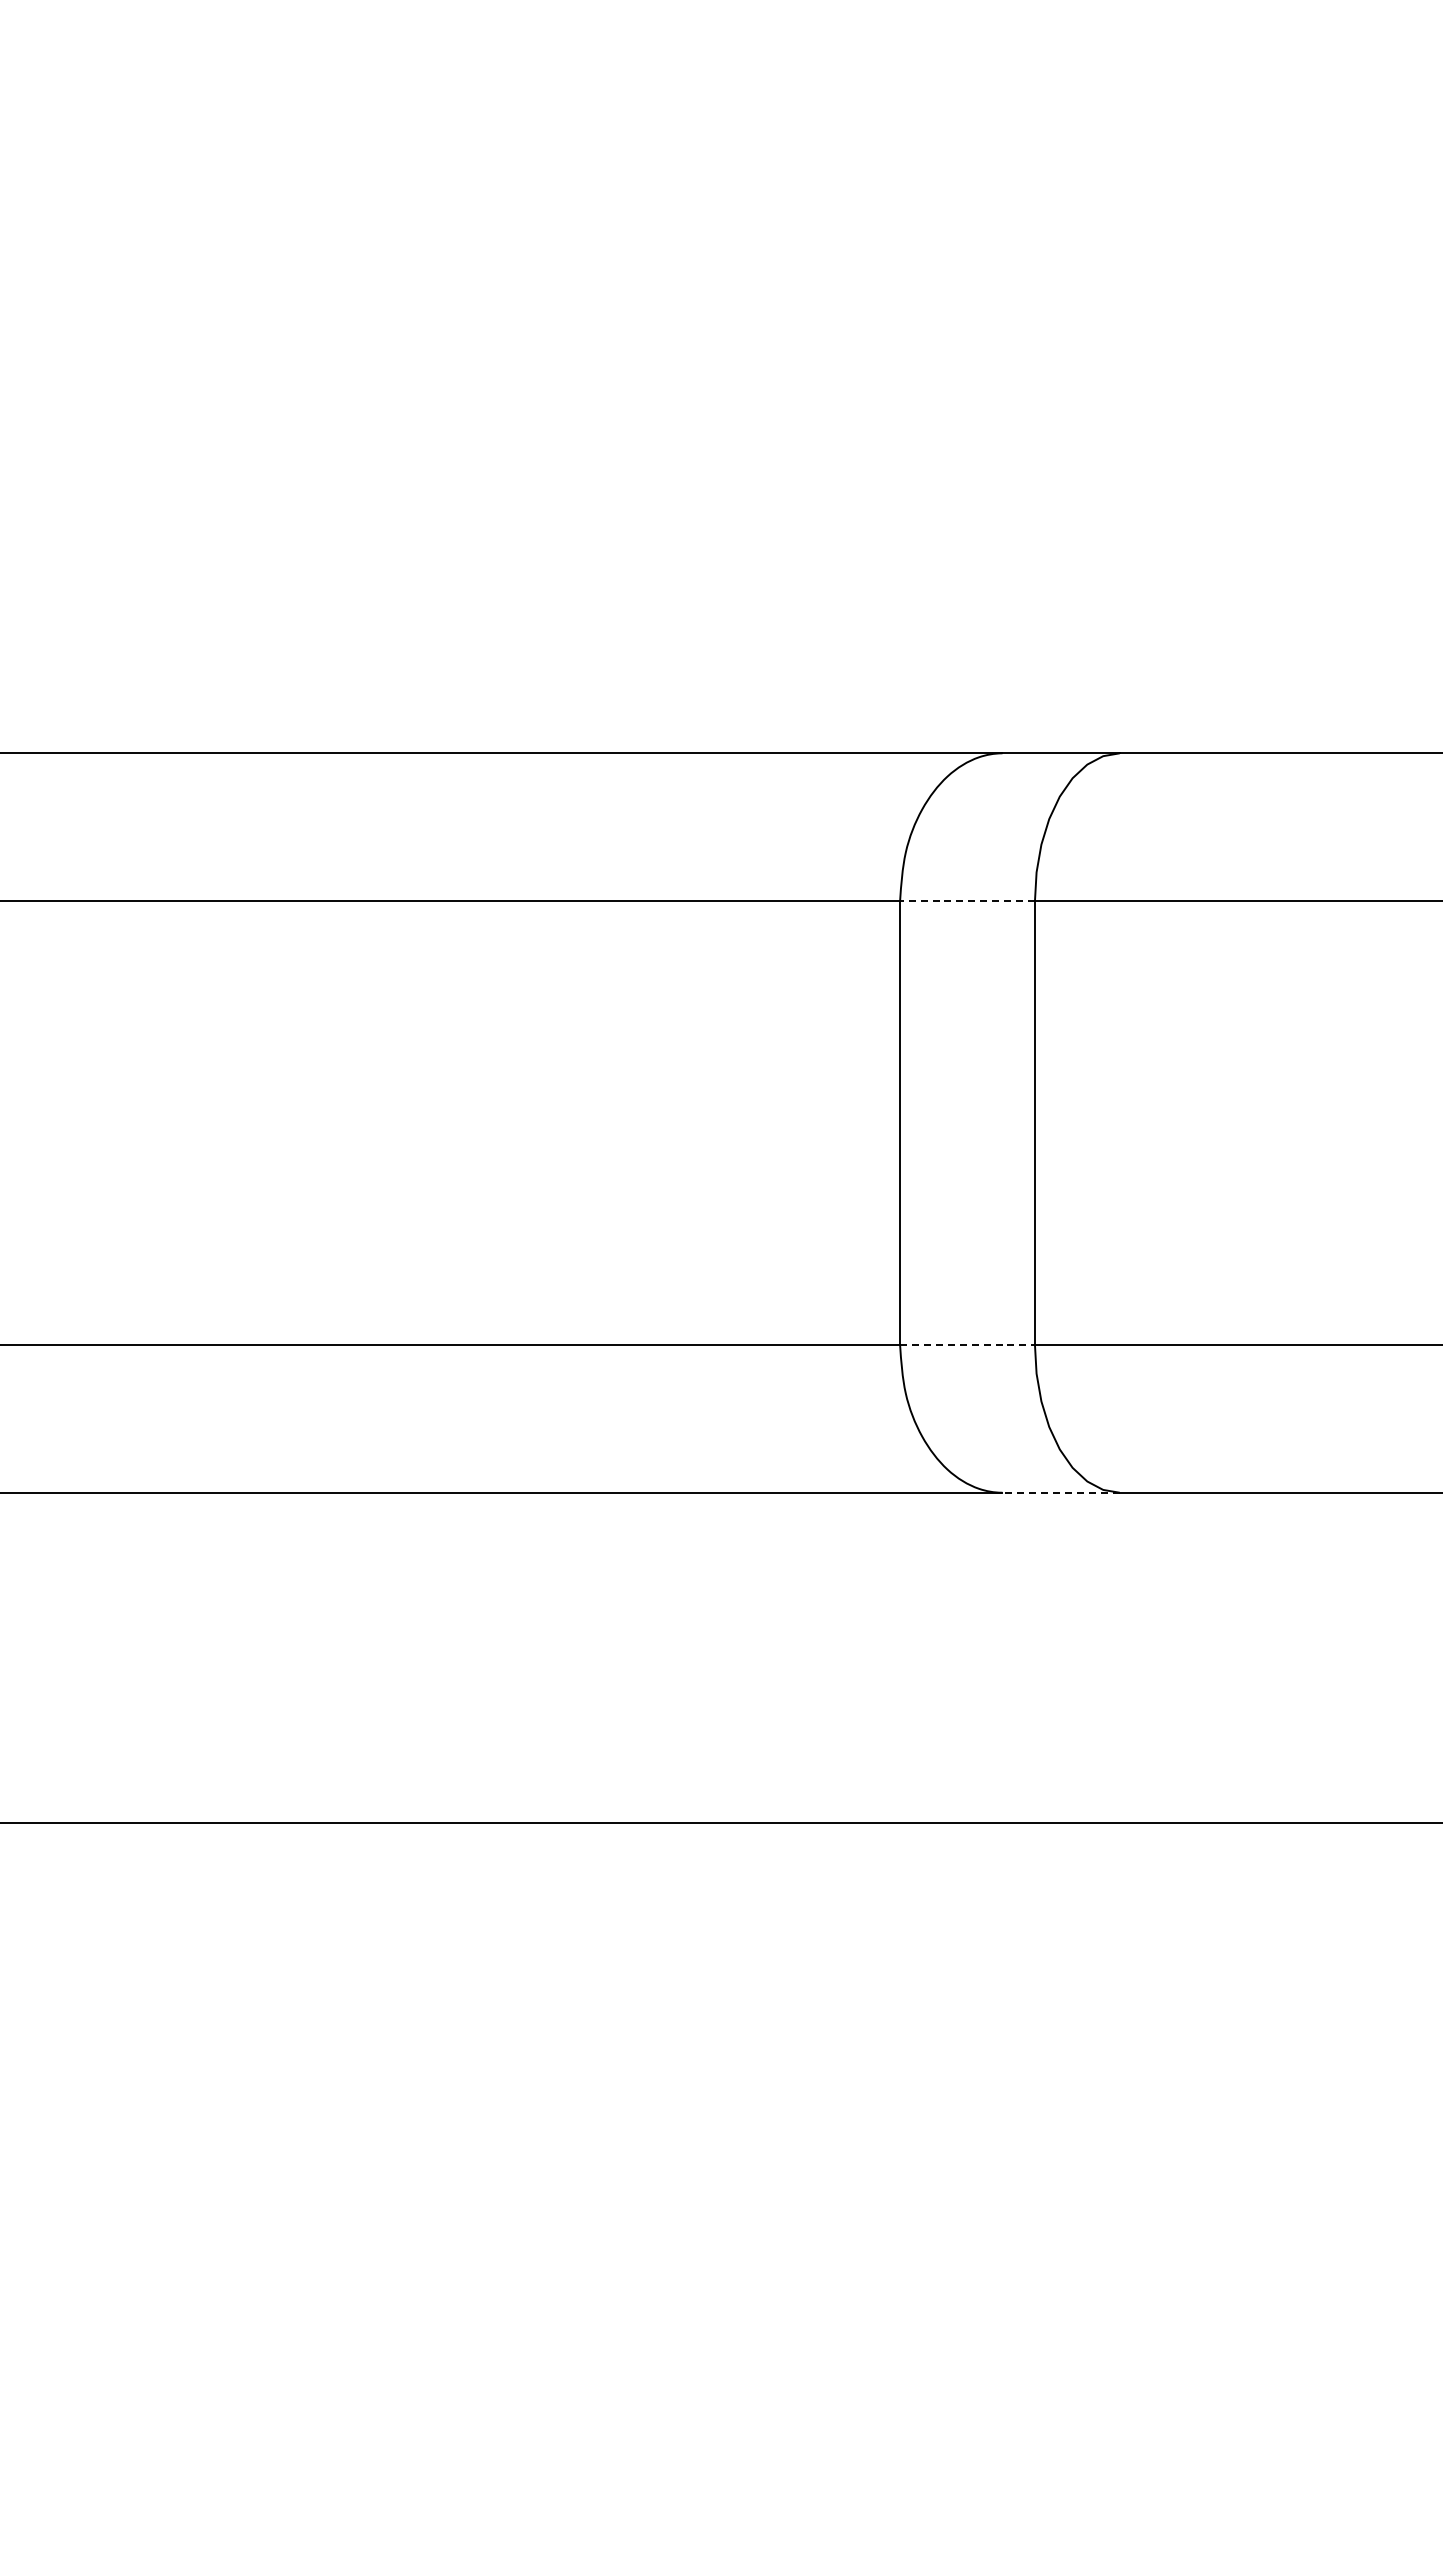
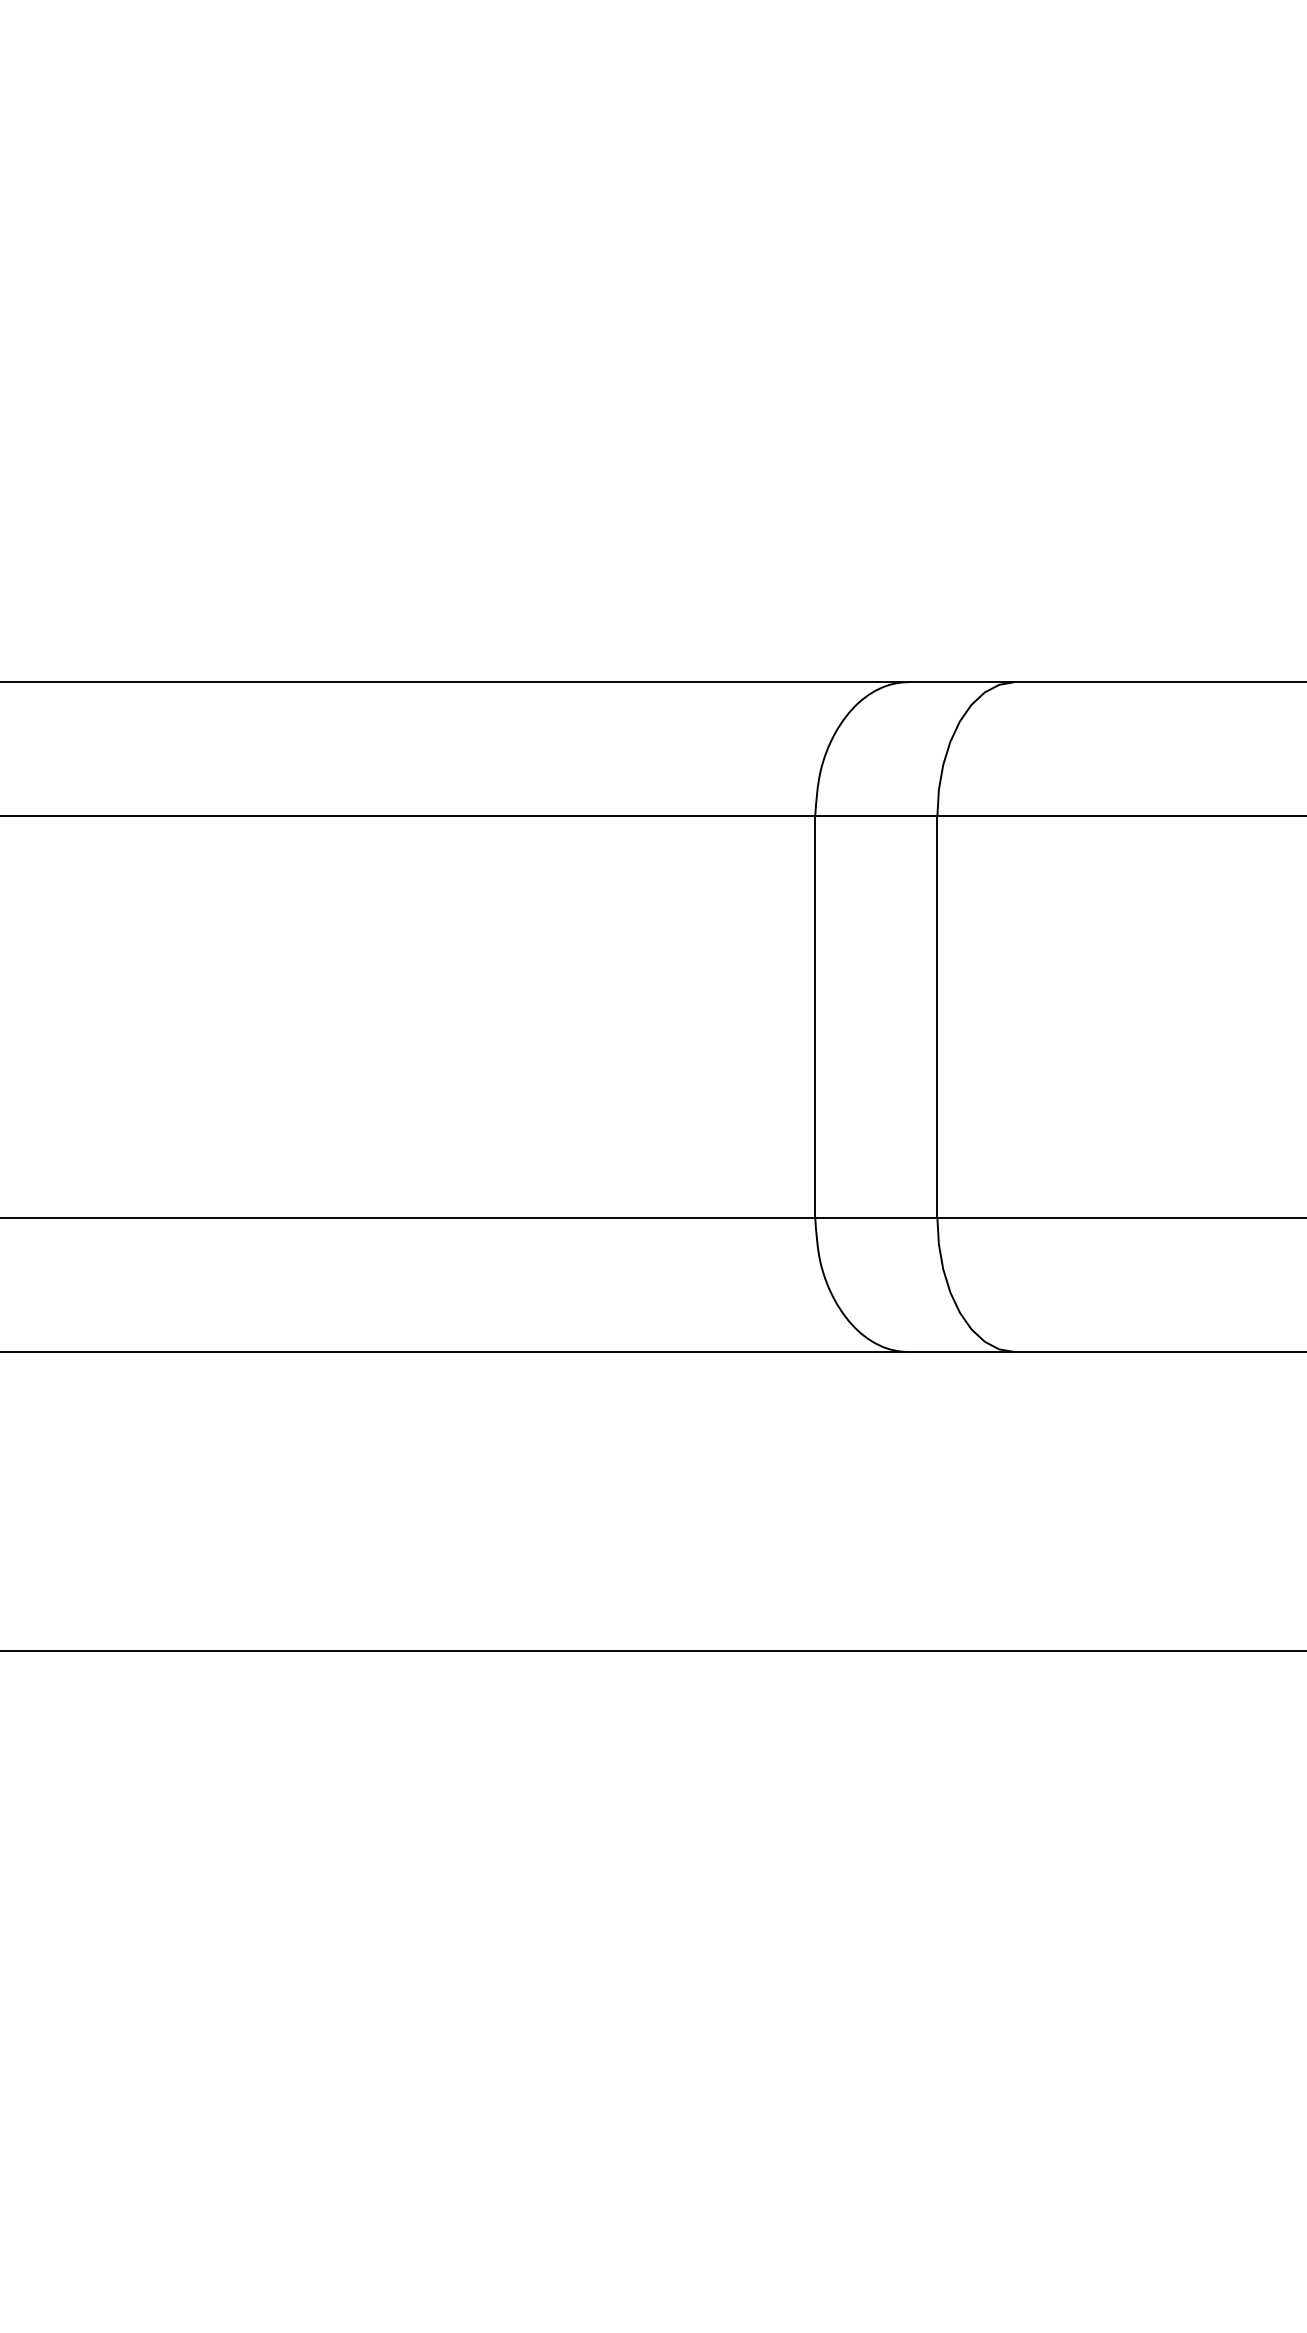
line: (967, 901) -> (876, 816), dashed -> solid
line: (968, 1344) -> (877, 1217), dashed -> solid
line: (1061, 1492) -> (961, 1351), dashed -> solid

